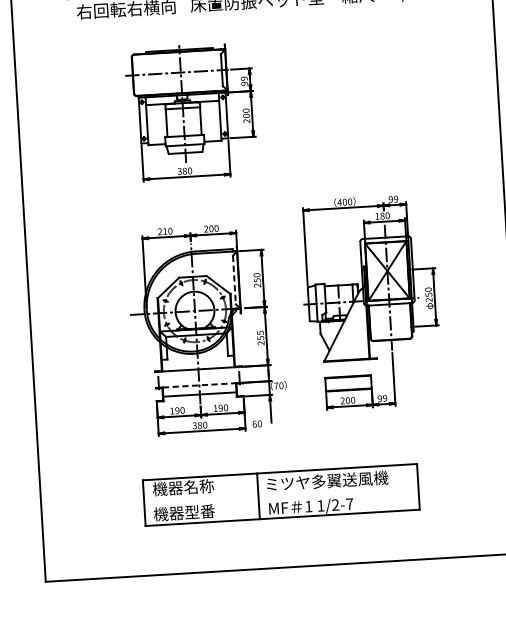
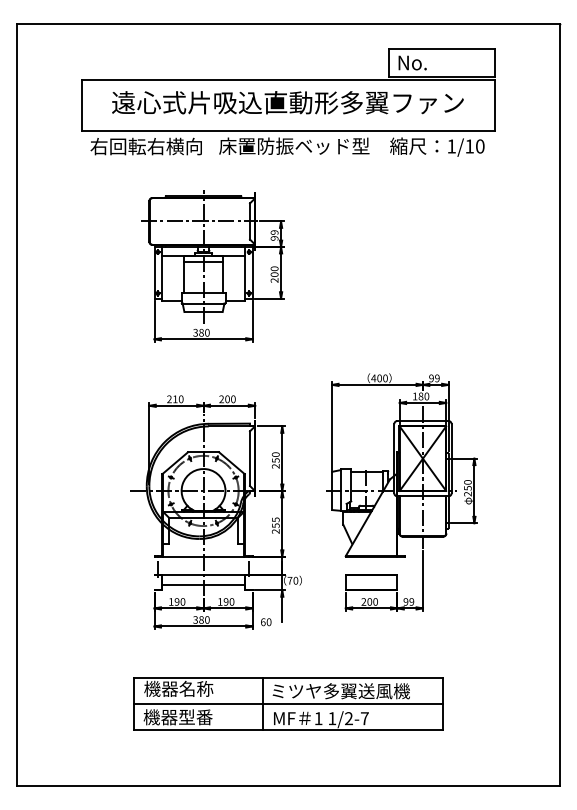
line: (234, 280) -> (250, 459), dashed -> solid
line: (200, 385) -> (204, 574), dashed -> solid
line: (281, 494) -> (288, 703), added

